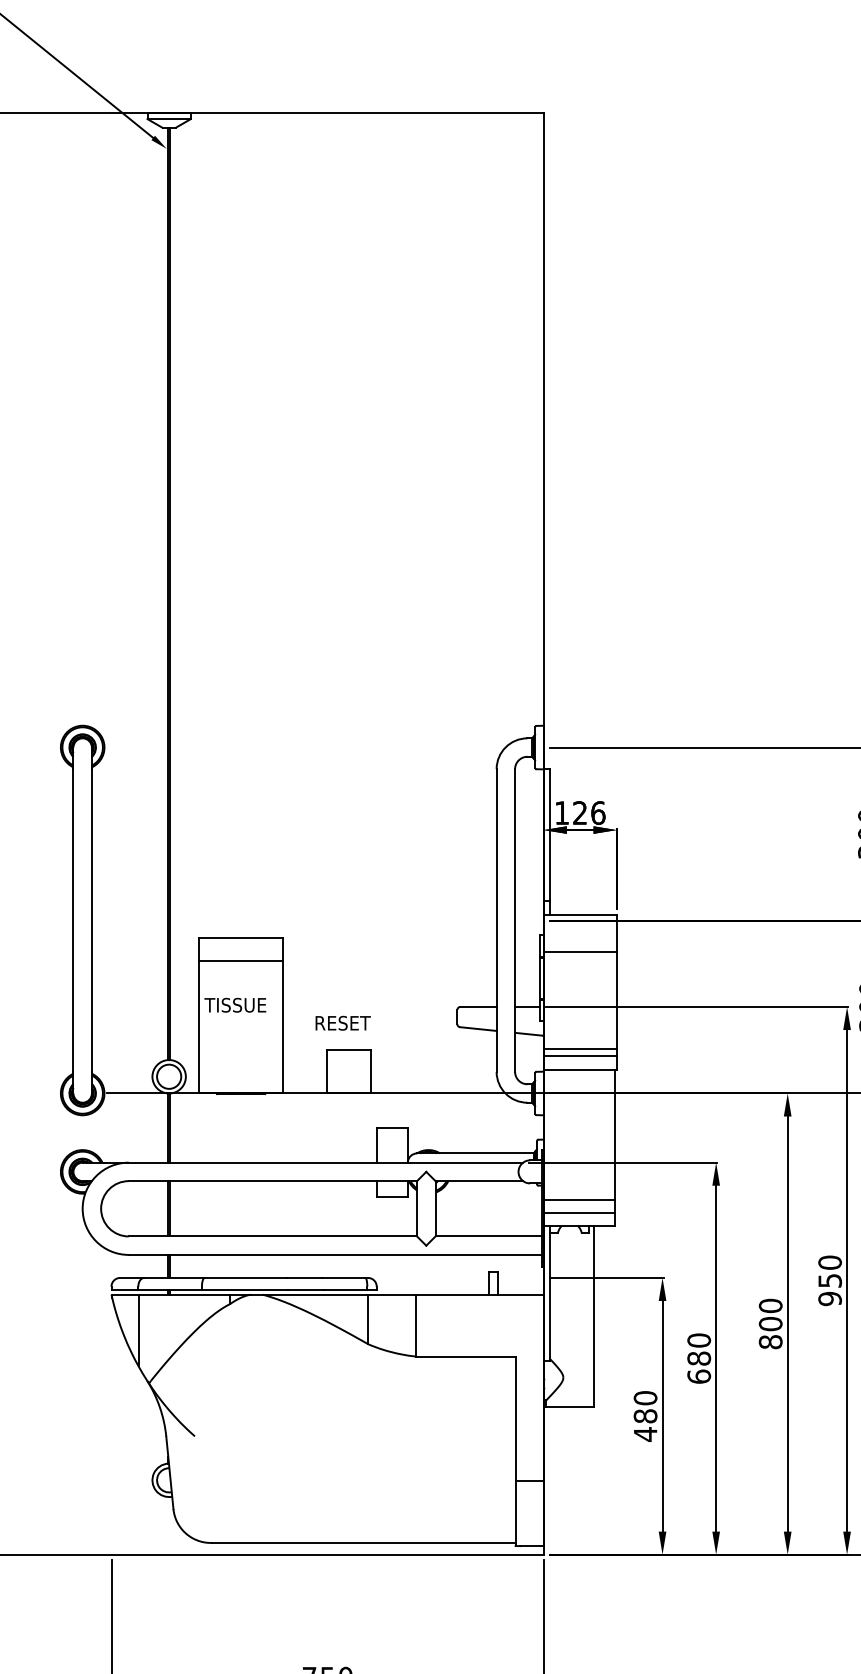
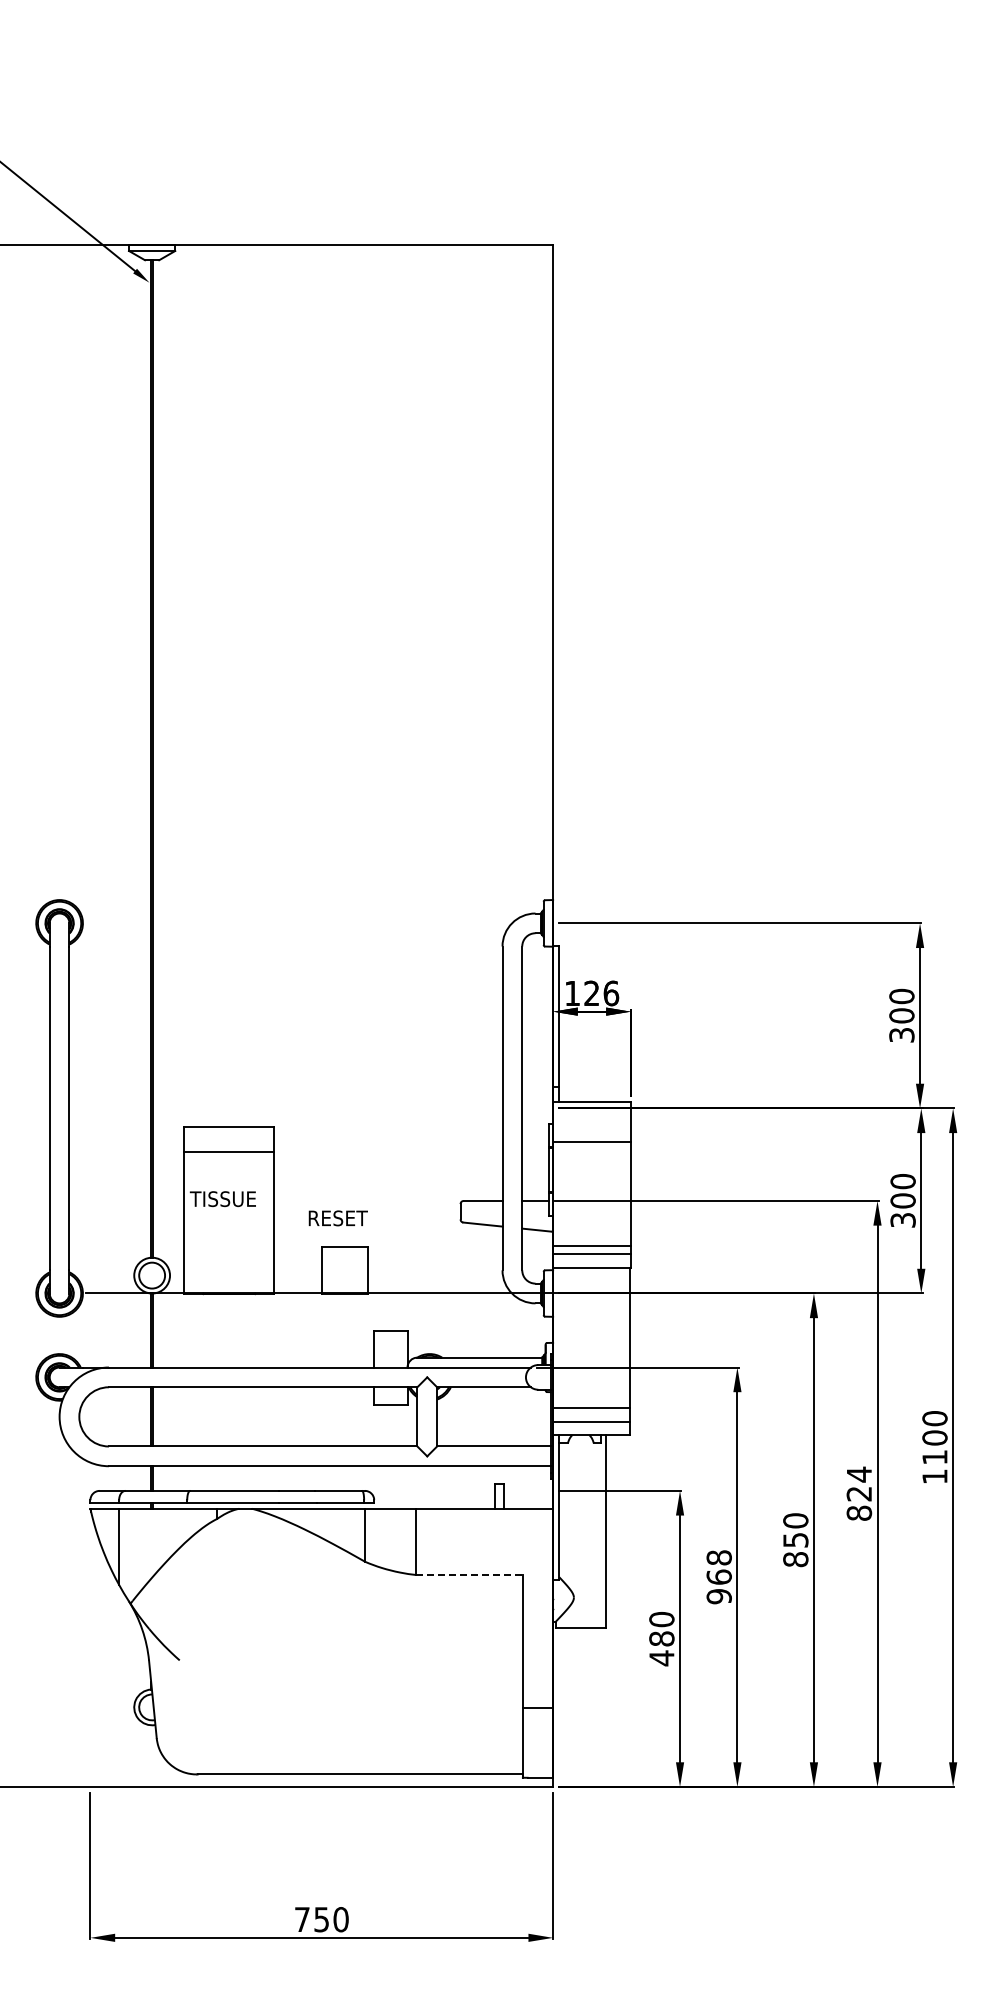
text: (830, 1280) -> (859, 1493), 950 -> 824
text: (770, 1323) -> (795, 1539), 800 -> 850
line: (466, 1357) -> (470, 1575), solid -> dashed
text: (698, 1358) -> (718, 1577), 680 -> 968

